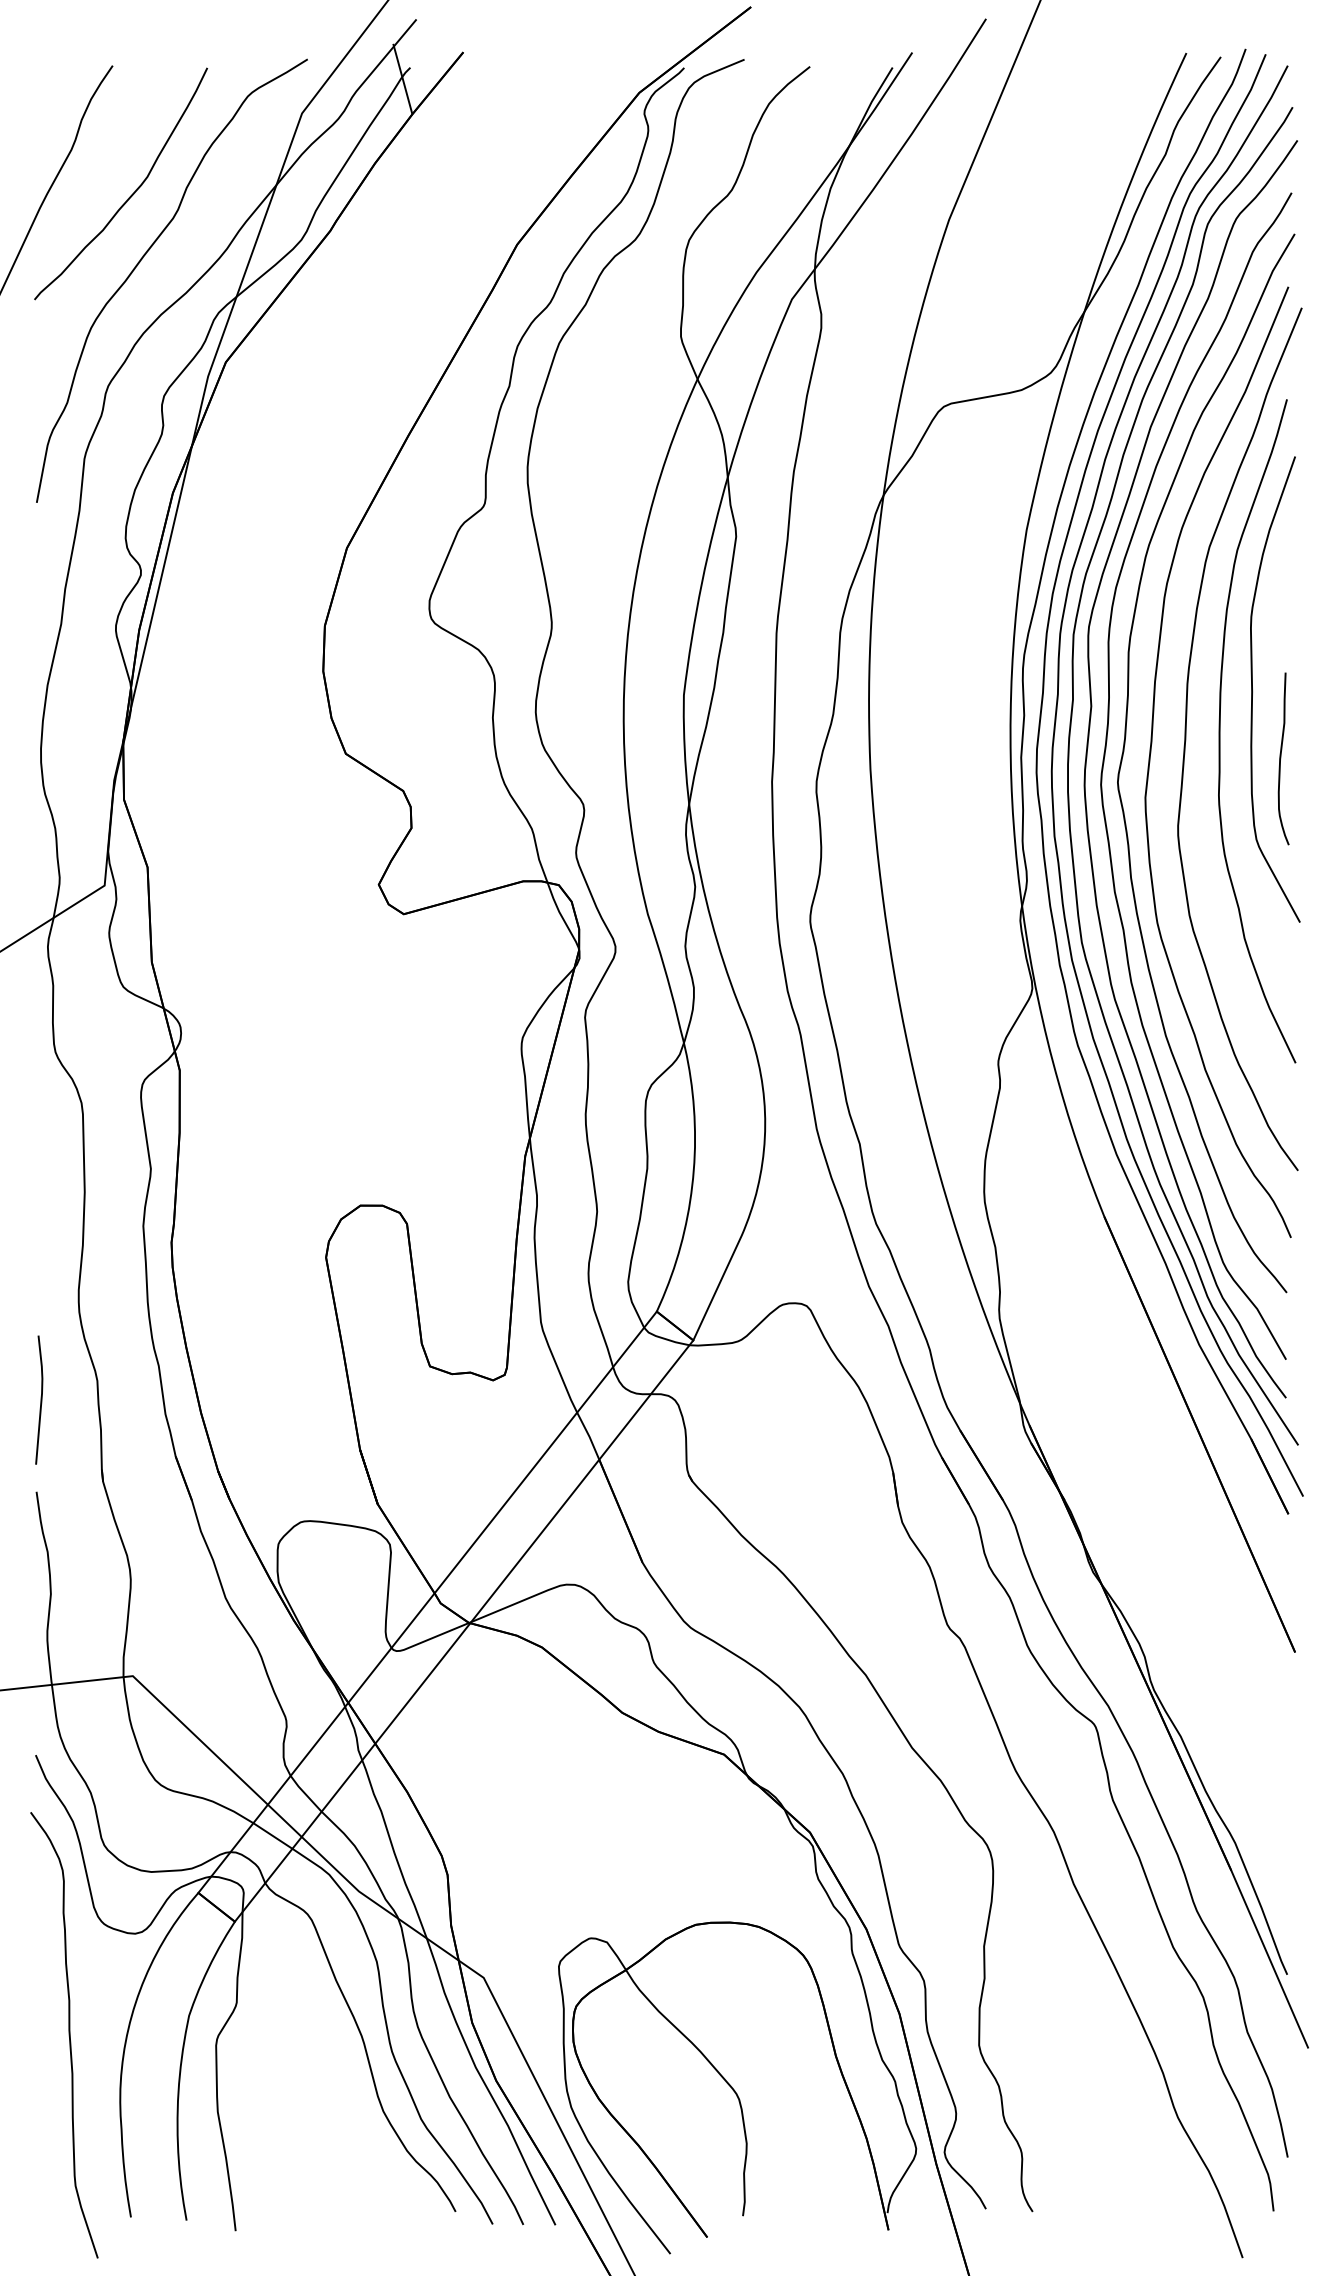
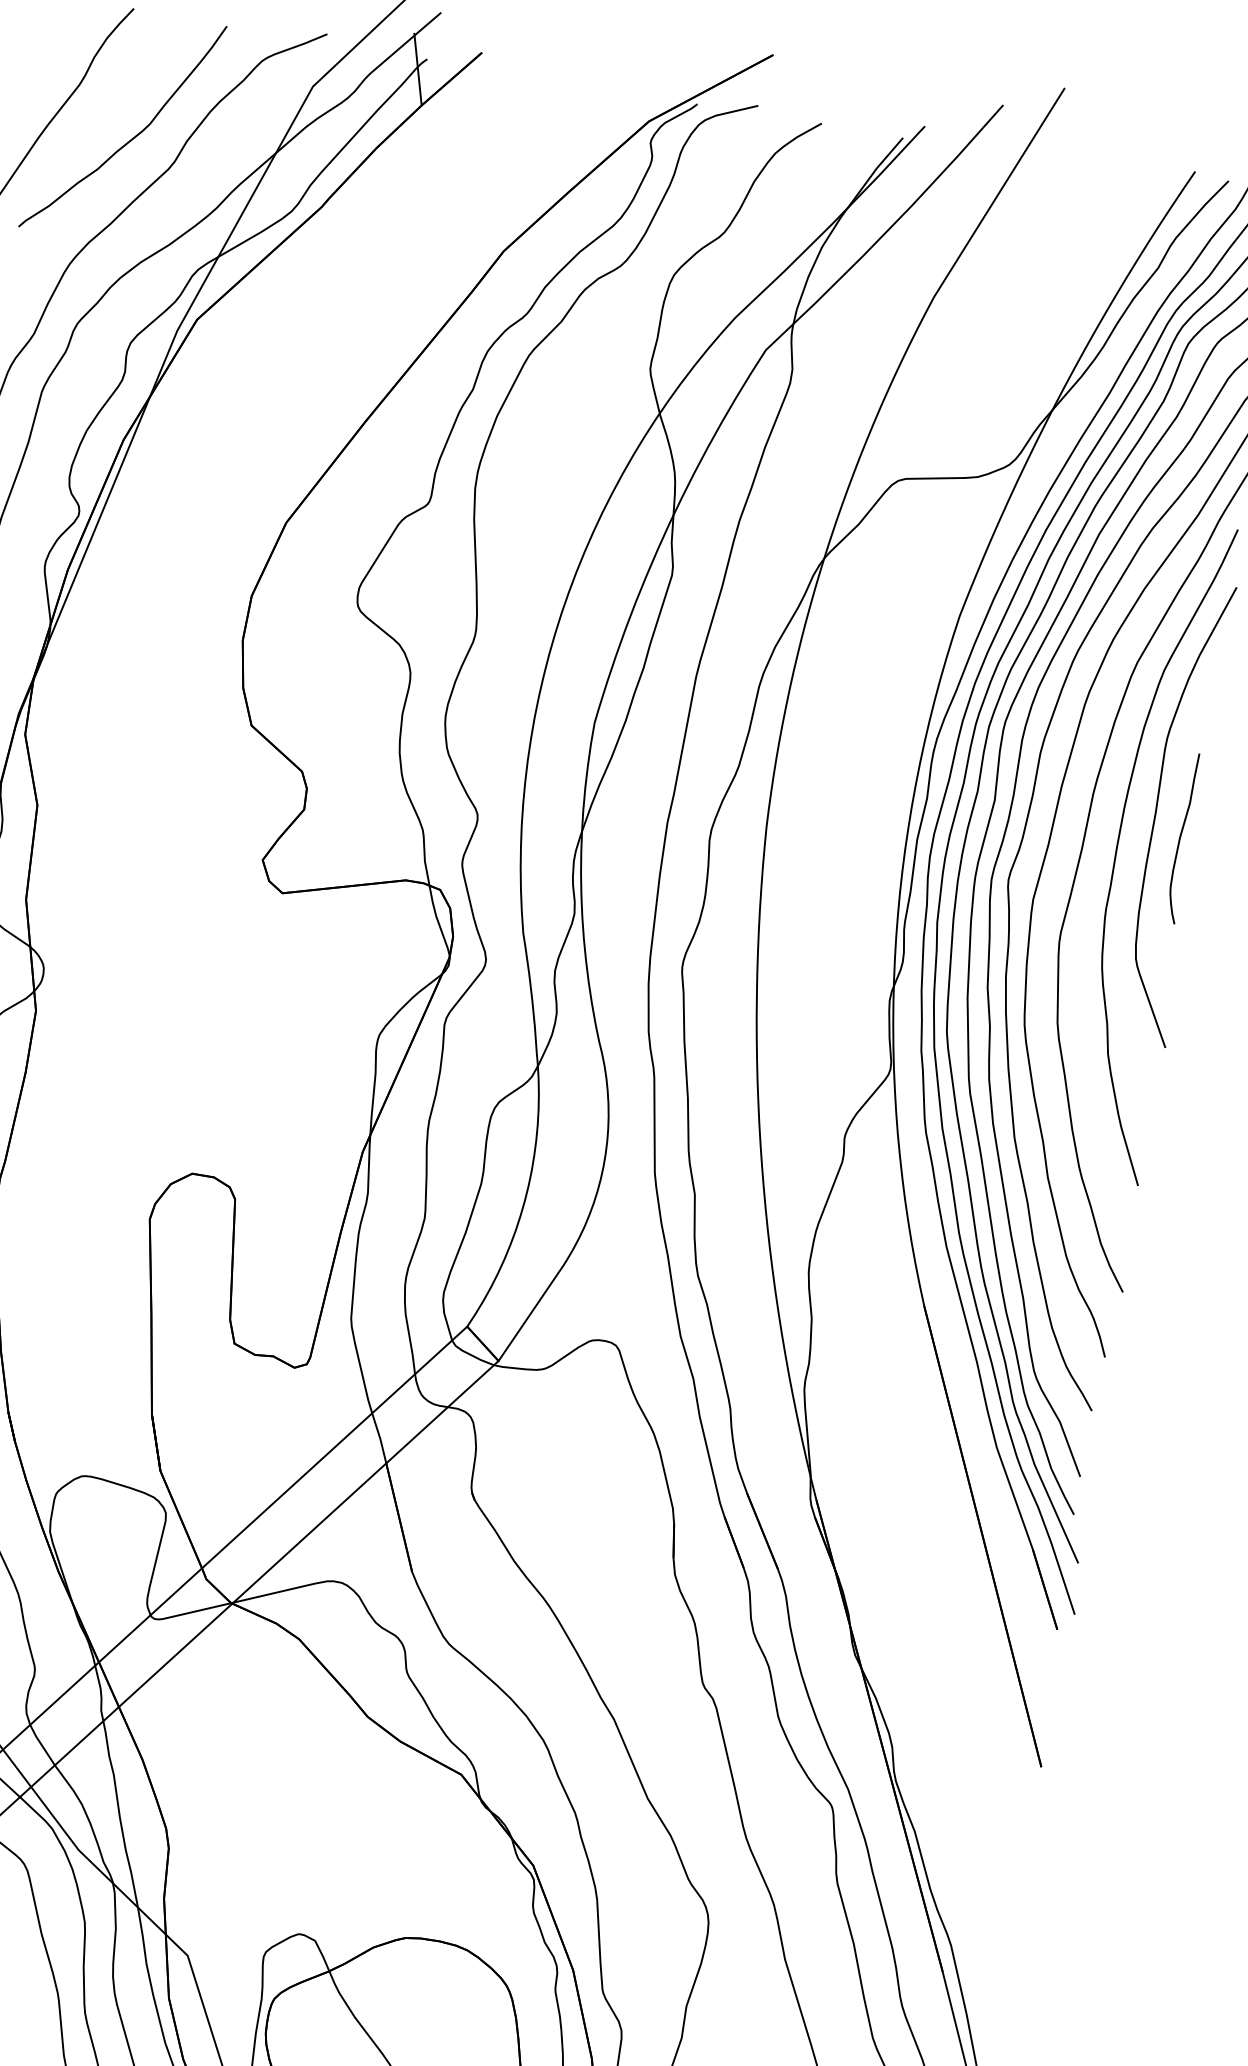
curve: (1281, 758) -> (1181, 837), moved

